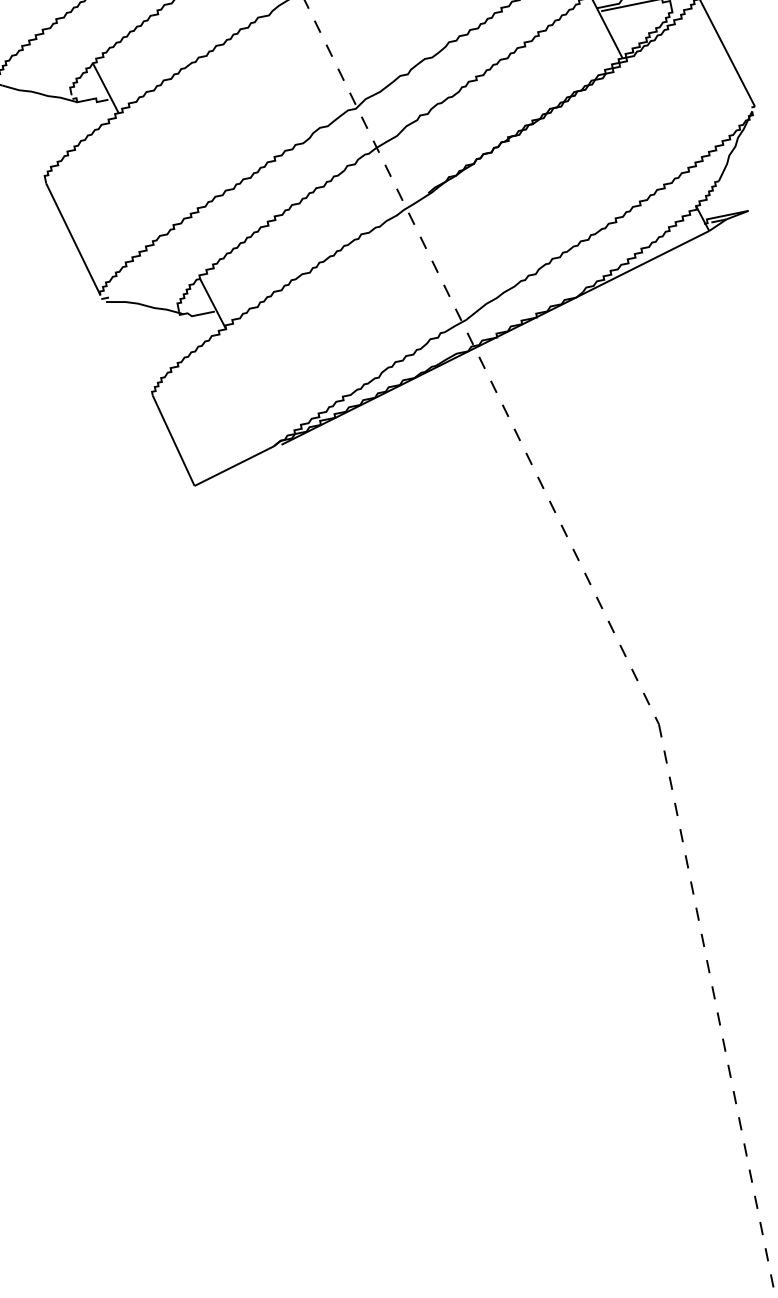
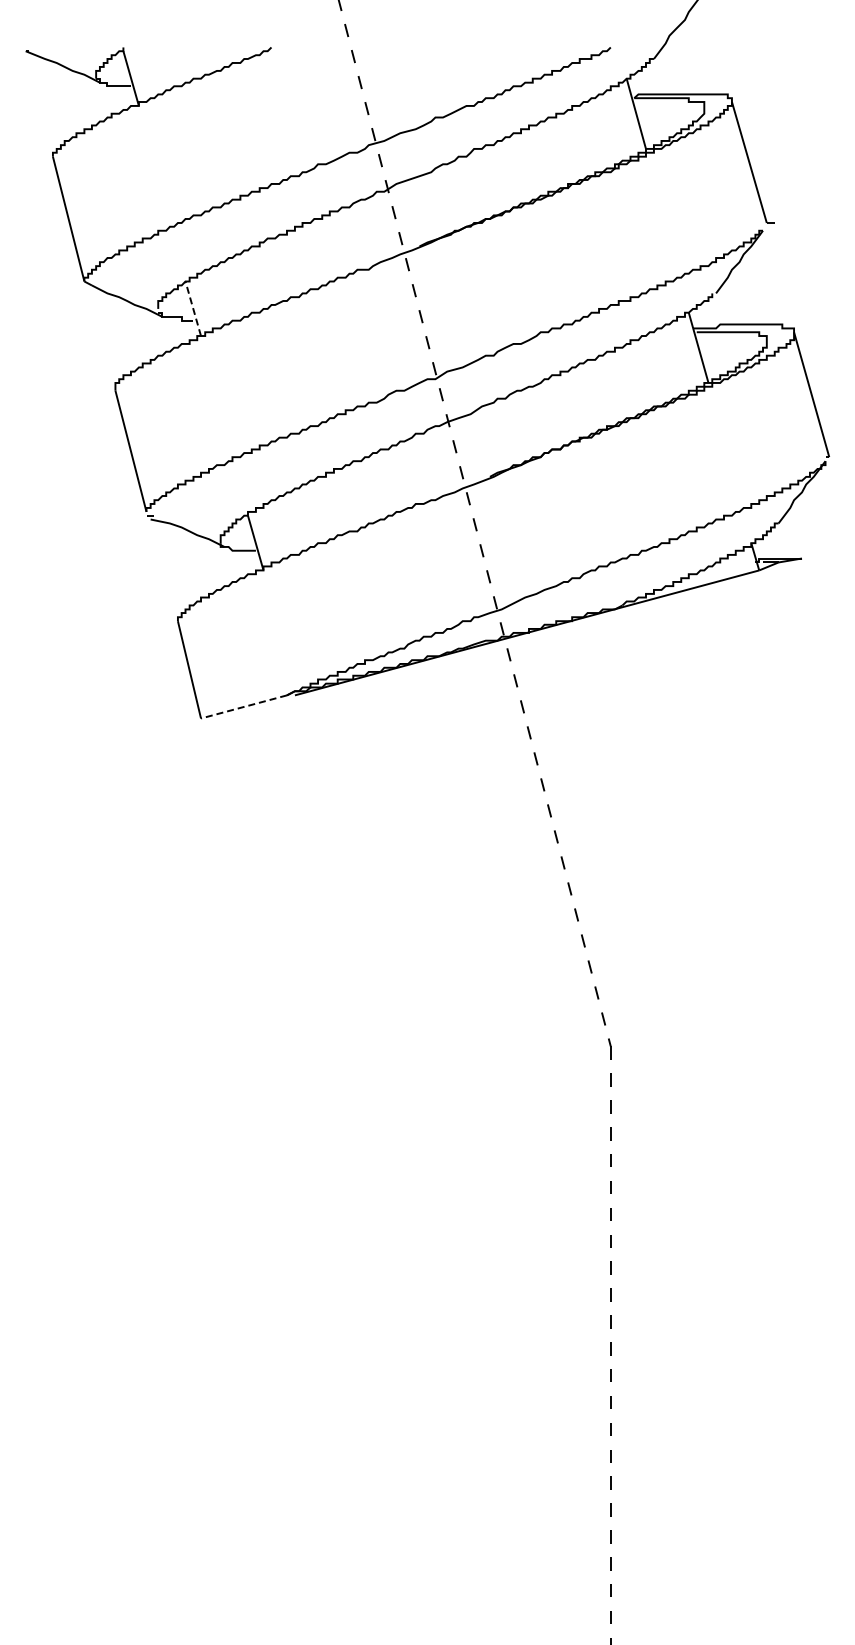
line: (105, 87) -> (193, 308), solid -> dashed
line: (234, 465) -> (244, 706), solid -> dashed

